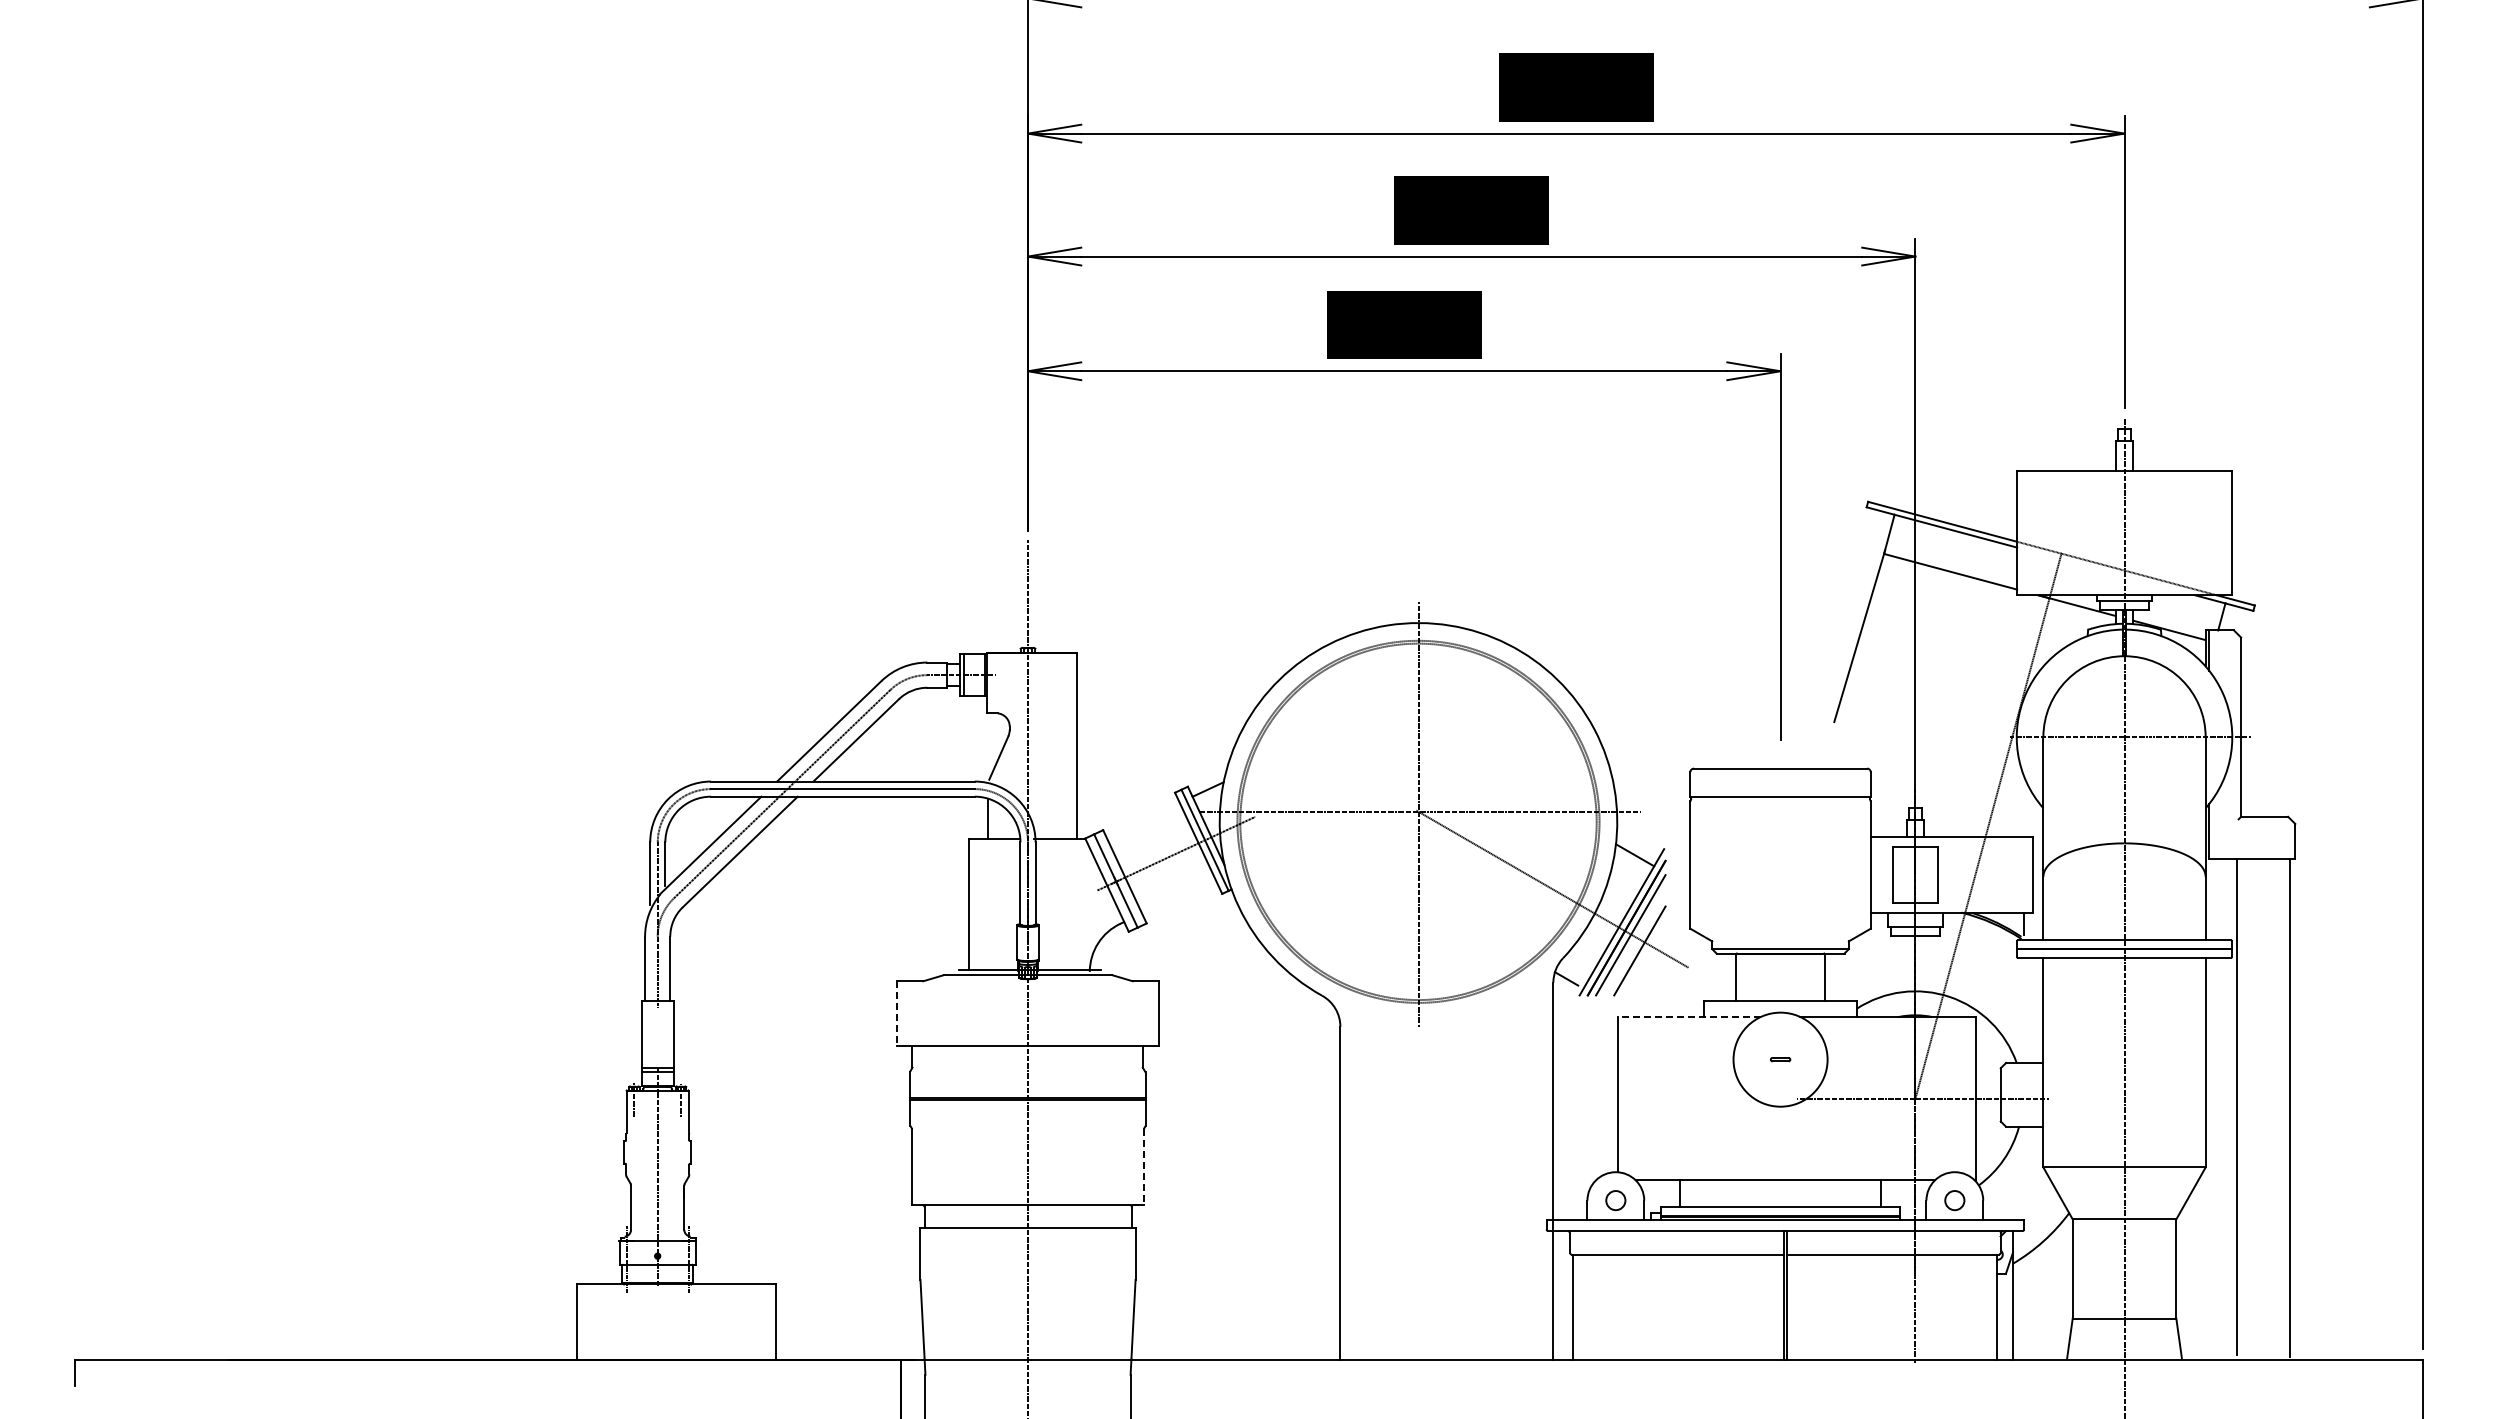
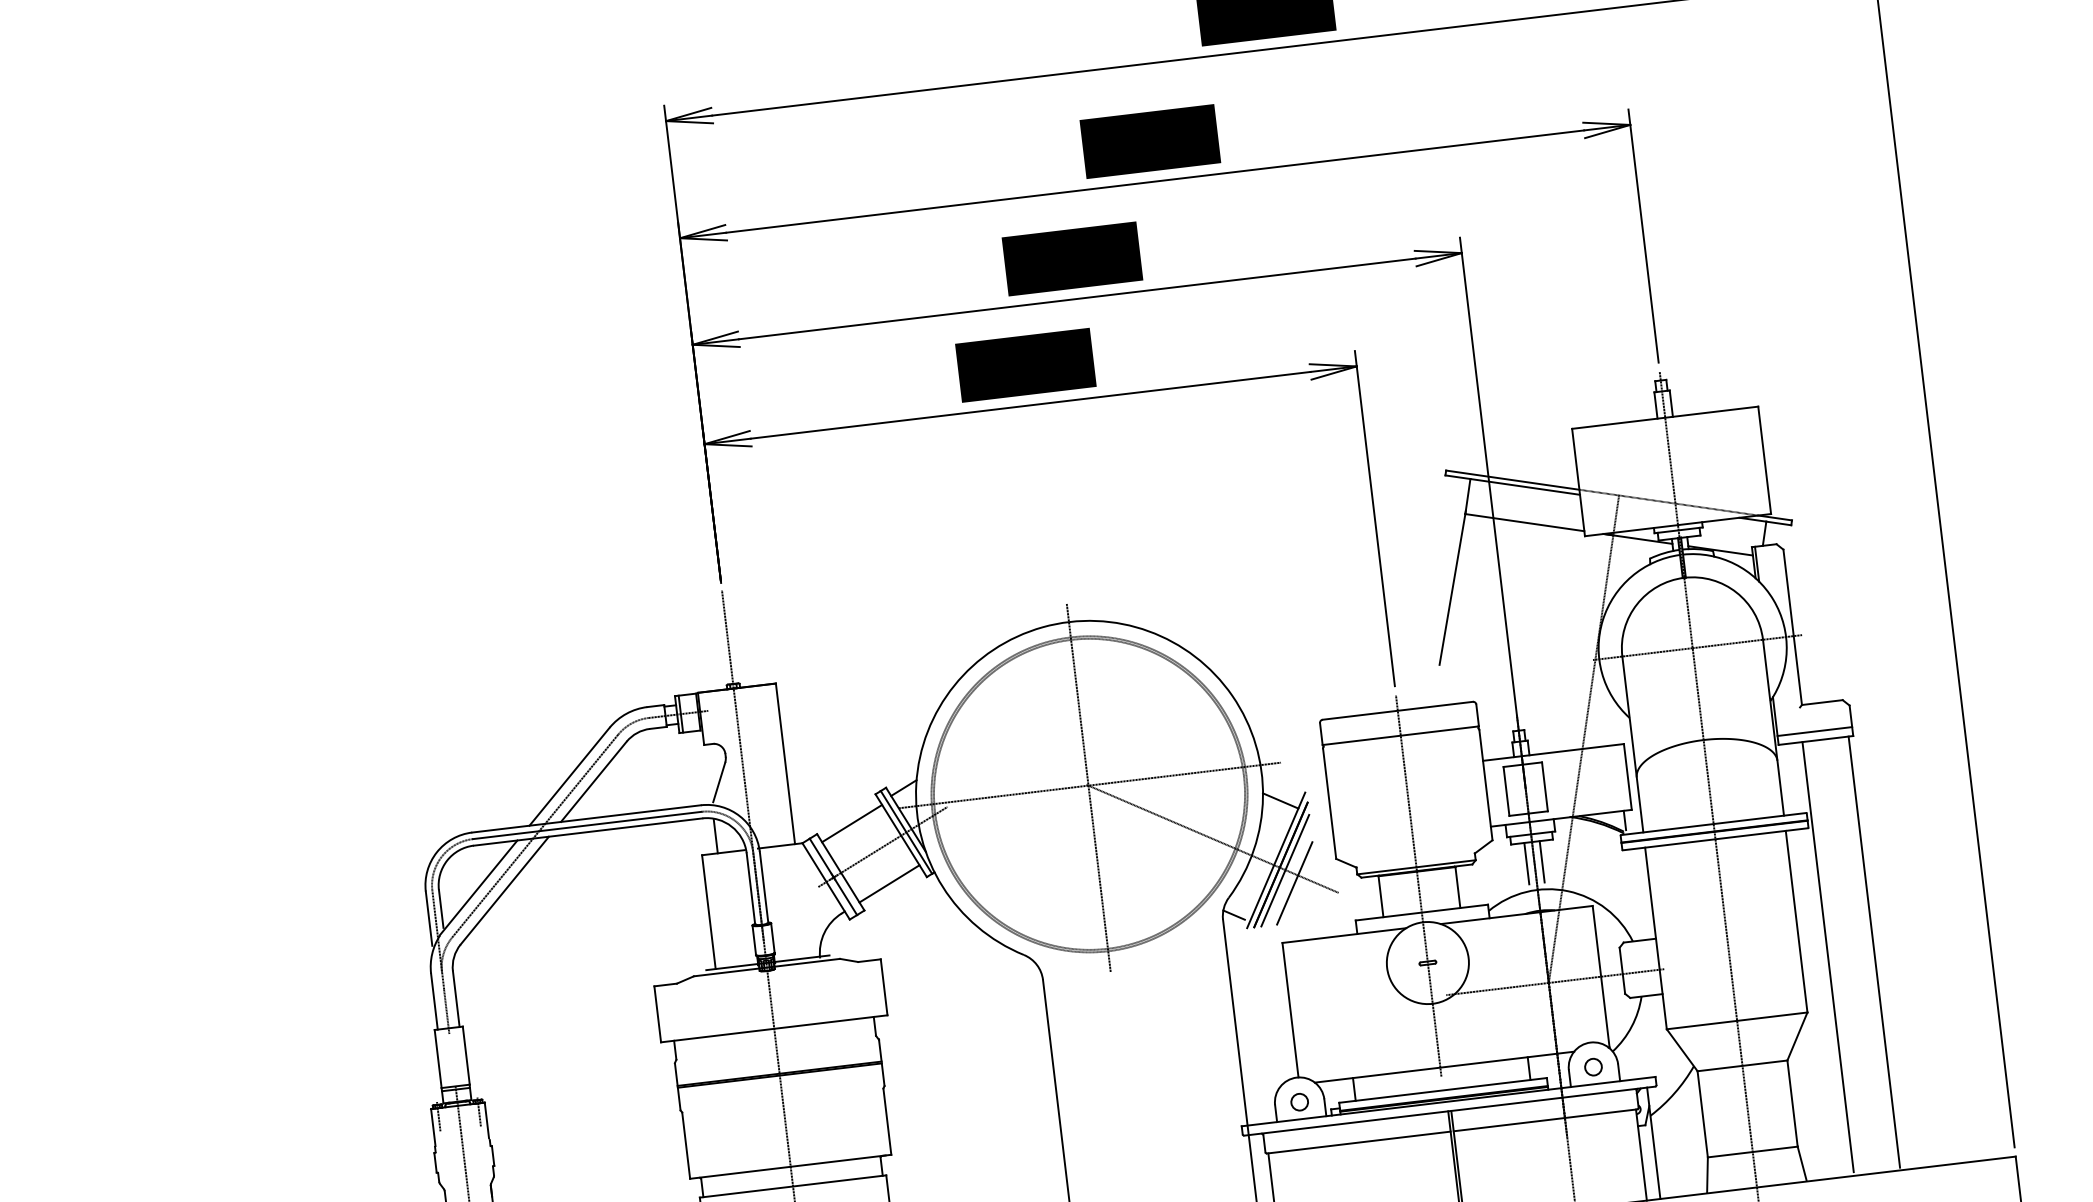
line: (1144, 822) -> (852, 823), added
line: (2252, 848) -> (1815, 731), added
line: (1178, 896) -> (889, 883), added
line: (1906, 959) -> (1526, 863), added
line: (1924, 959) -> (1542, 861), added
line: (1780, 970) -> (1418, 885), added
line: (897, 1014) -> (657, 1015), dashed -> solid
line: (1688, 1017) -> (1343, 936), dashed -> solid
line: (1144, 1167) -> (887, 1122), dashed -> solid

